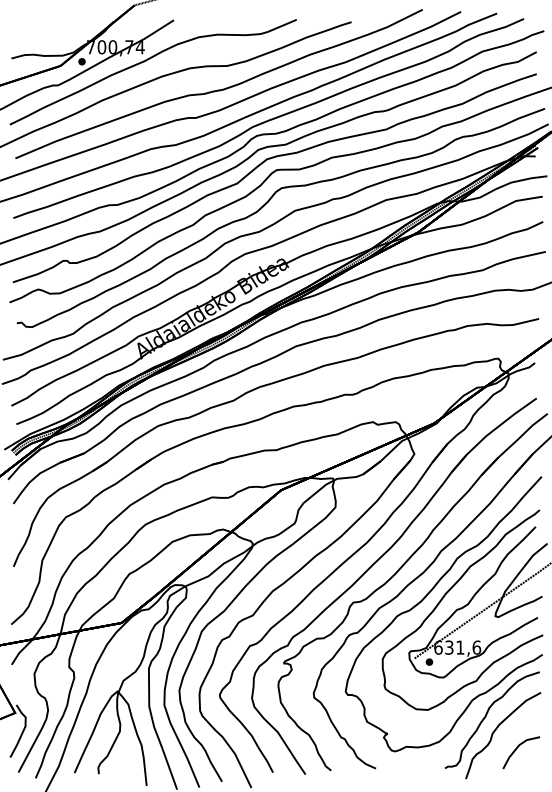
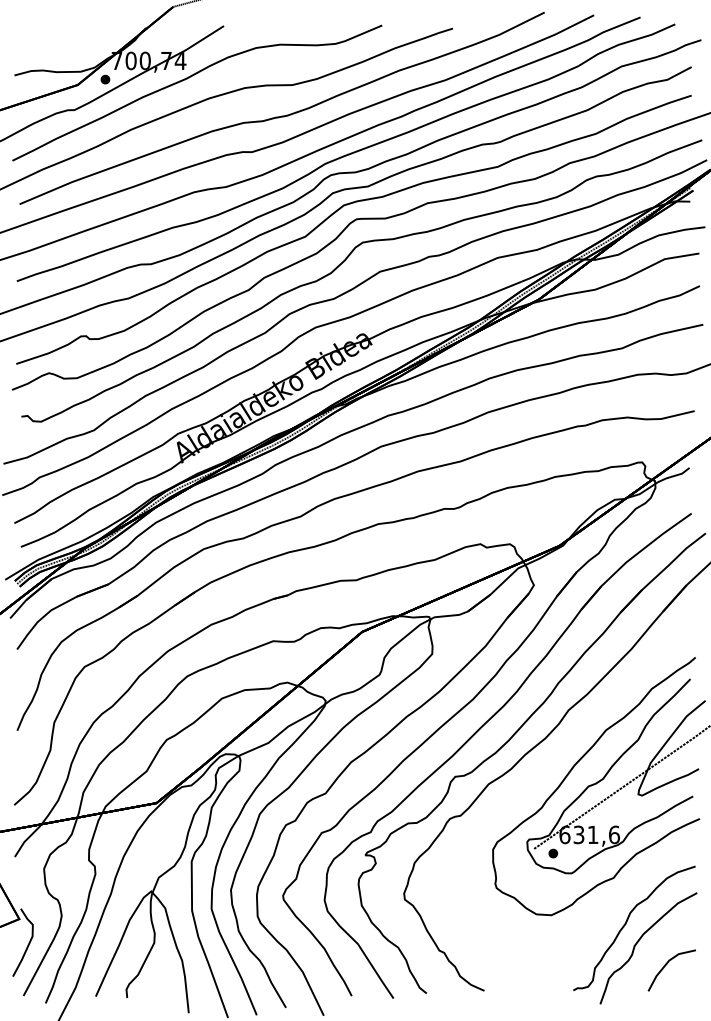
part: (426, 596) -> (549, 769), removed

